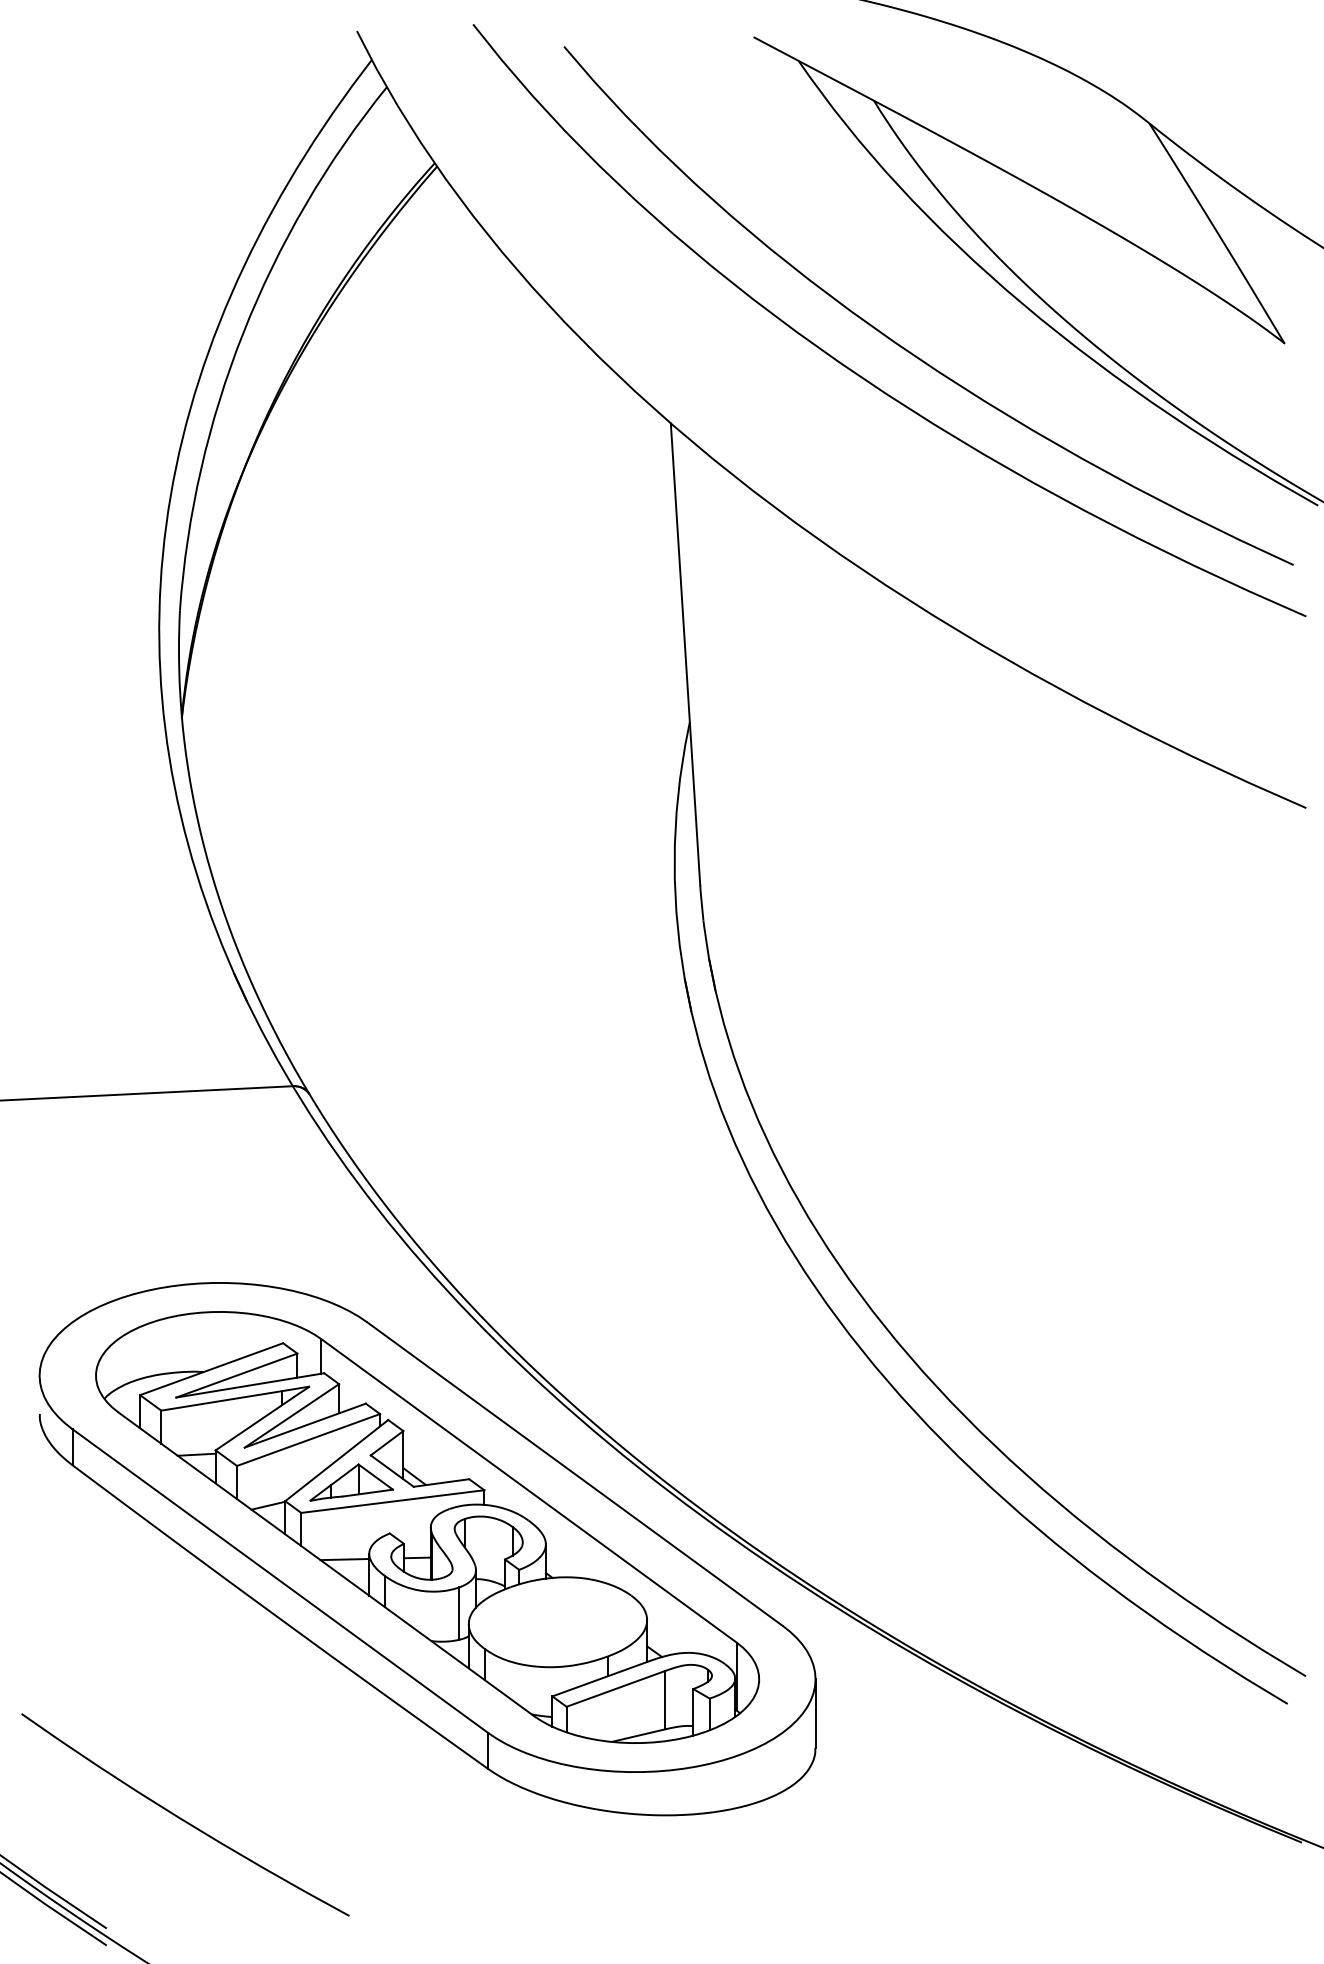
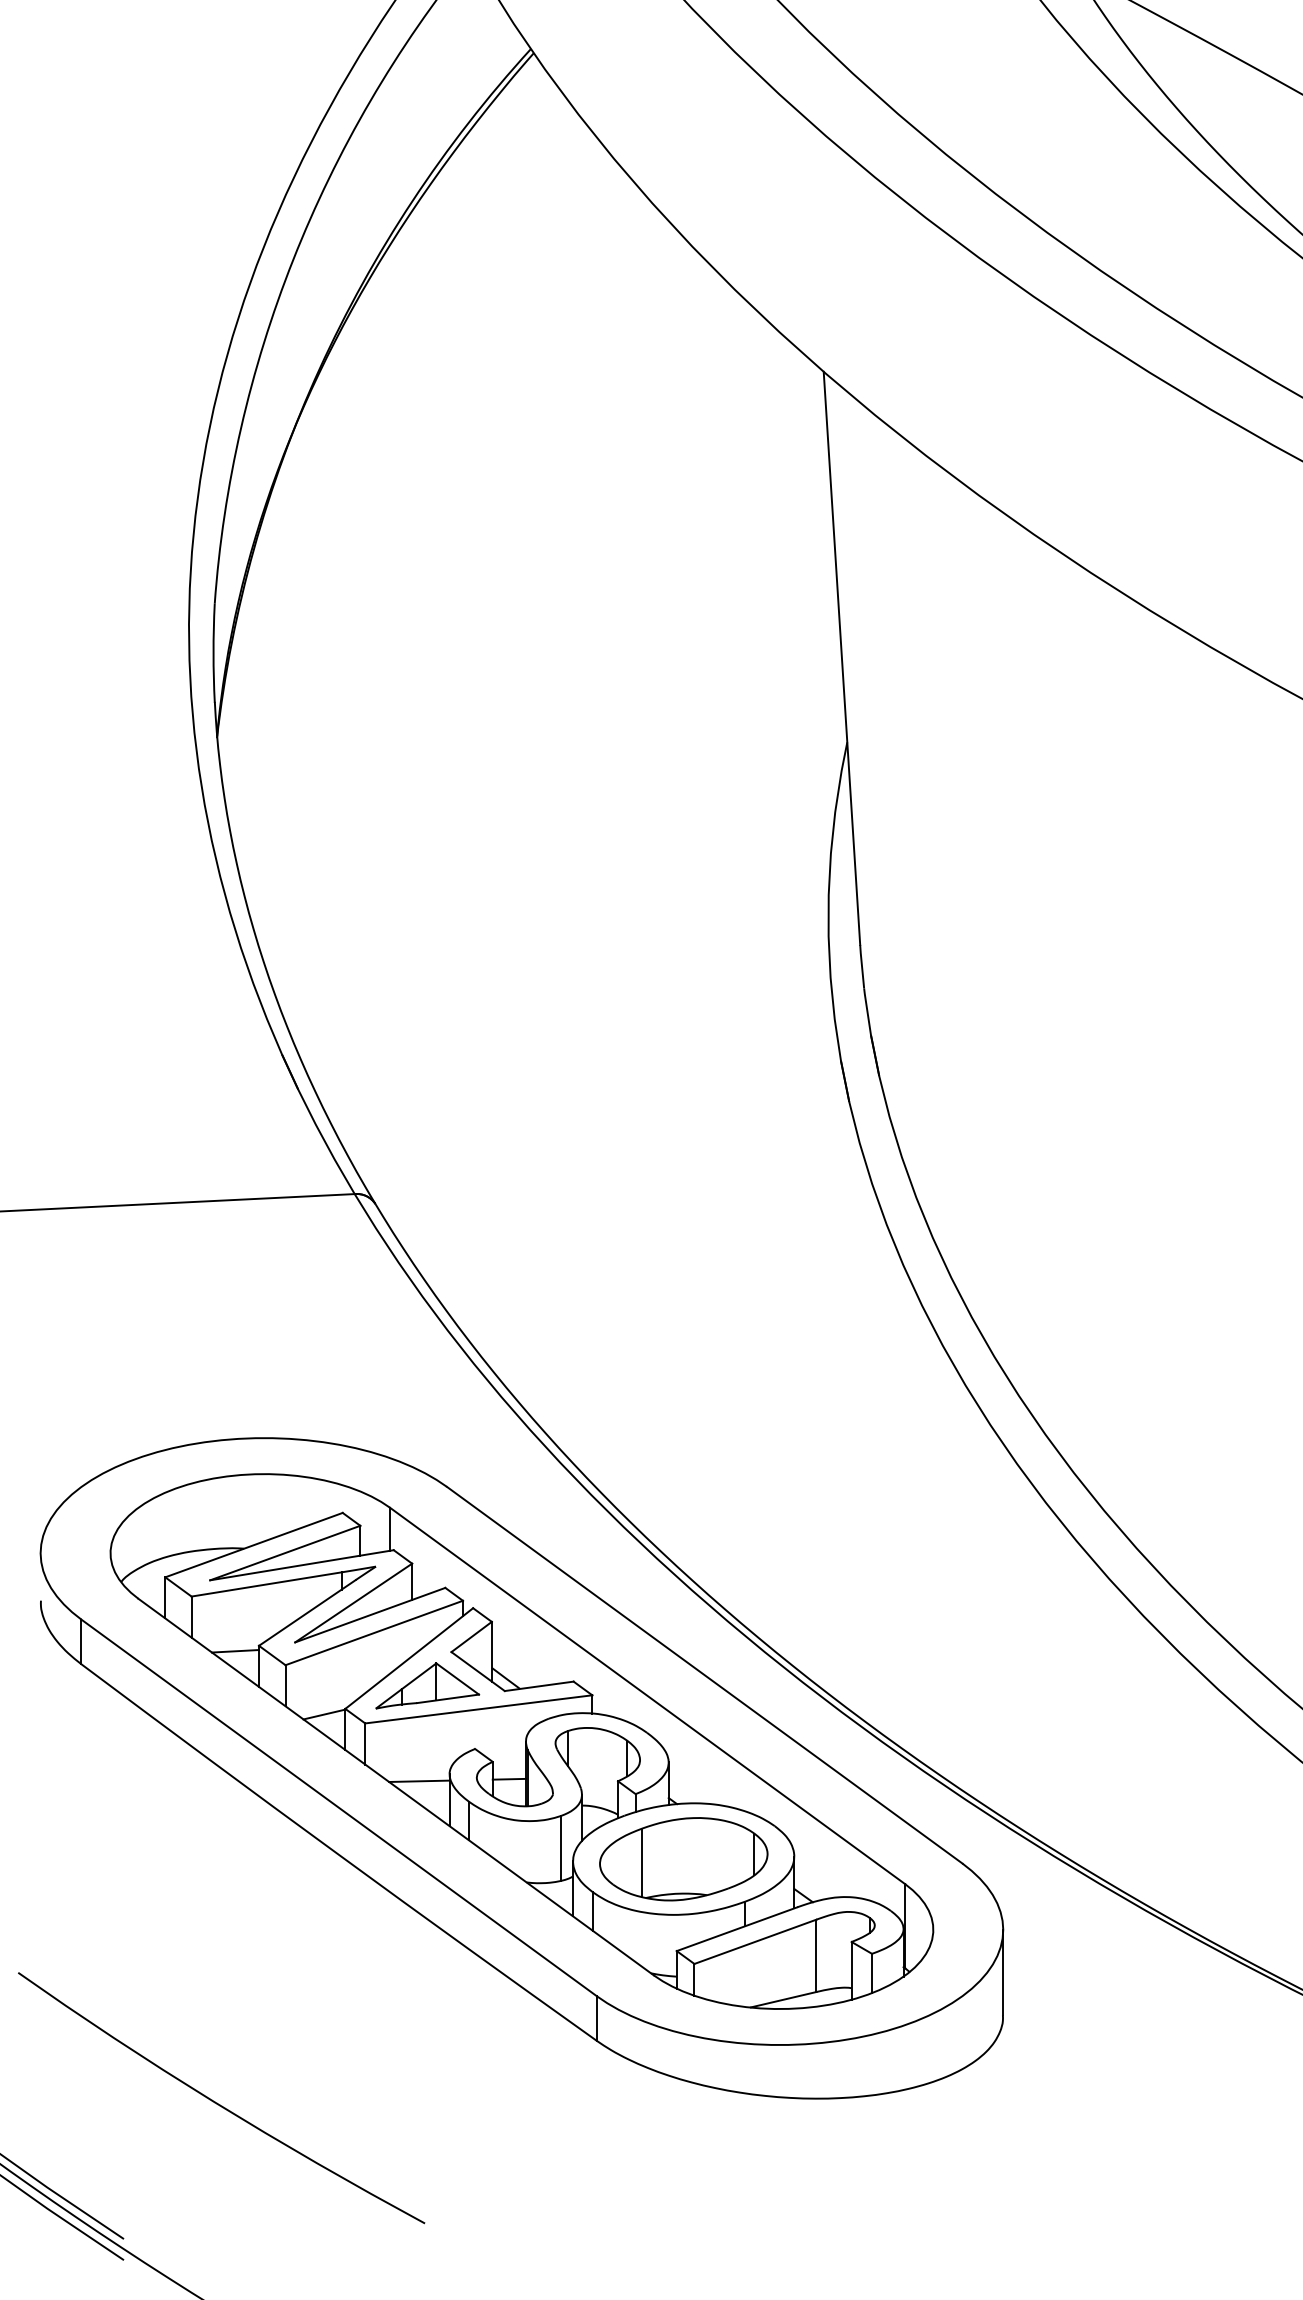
part: (557, 1622) -> (683, 1859), added

